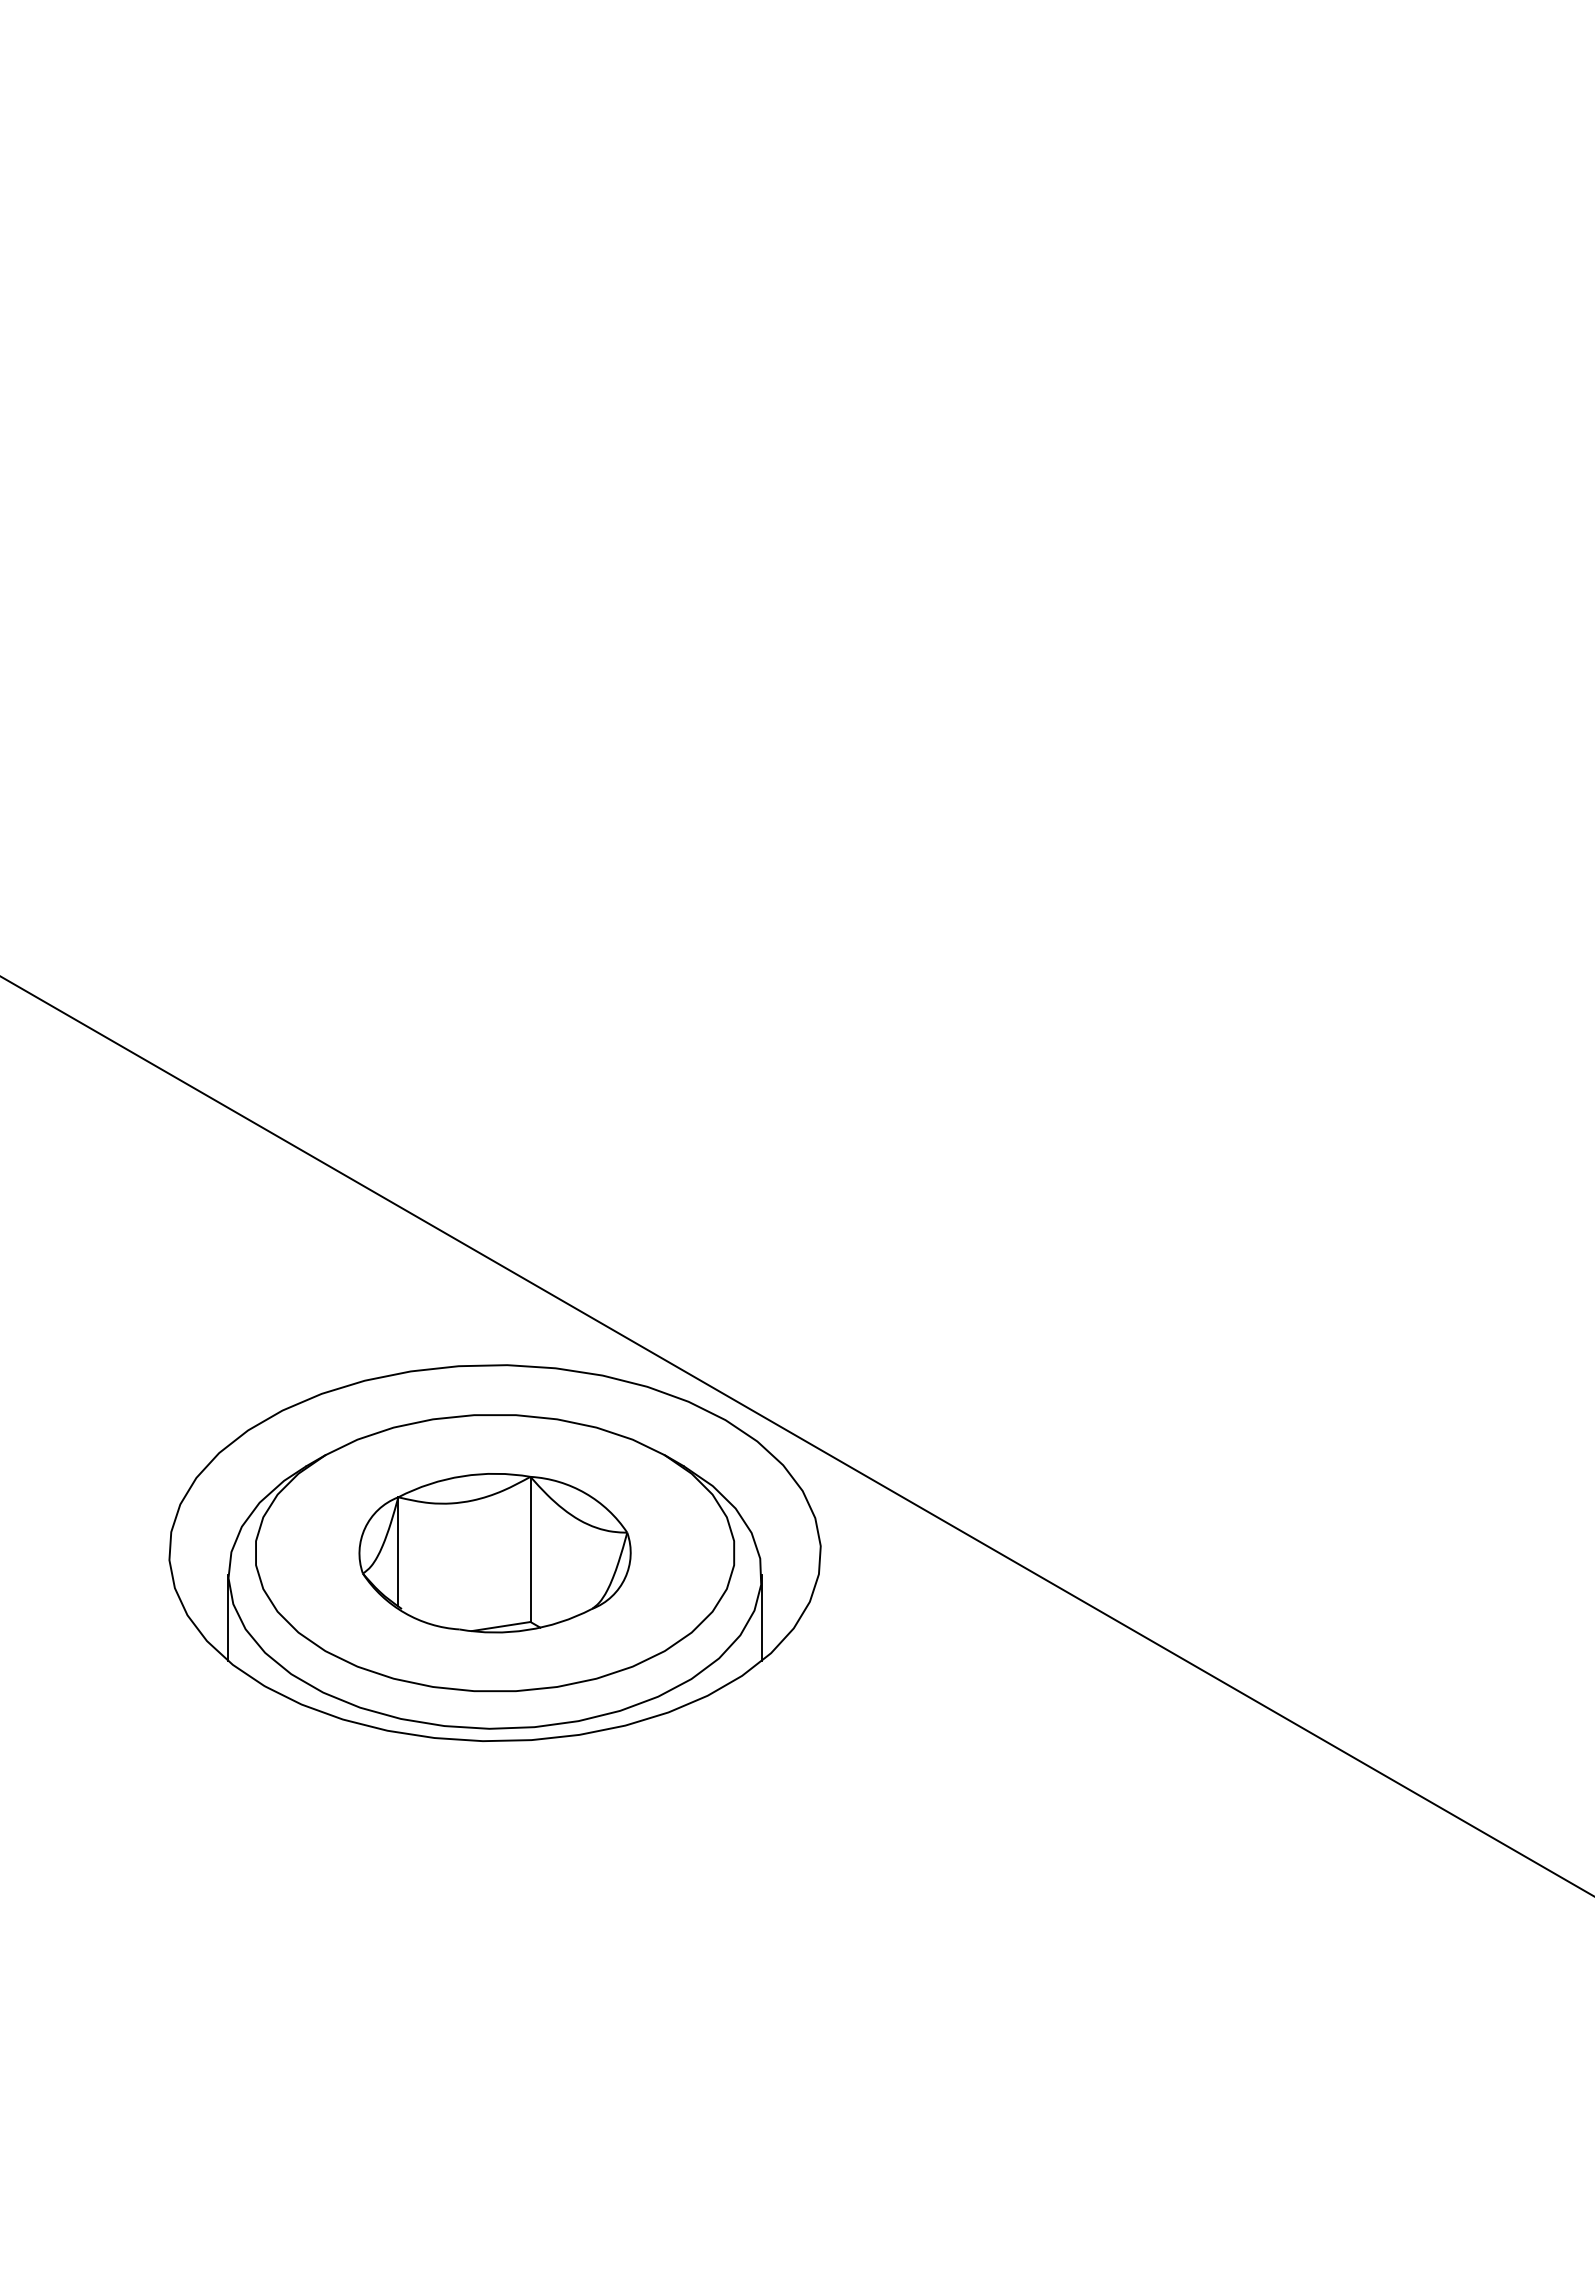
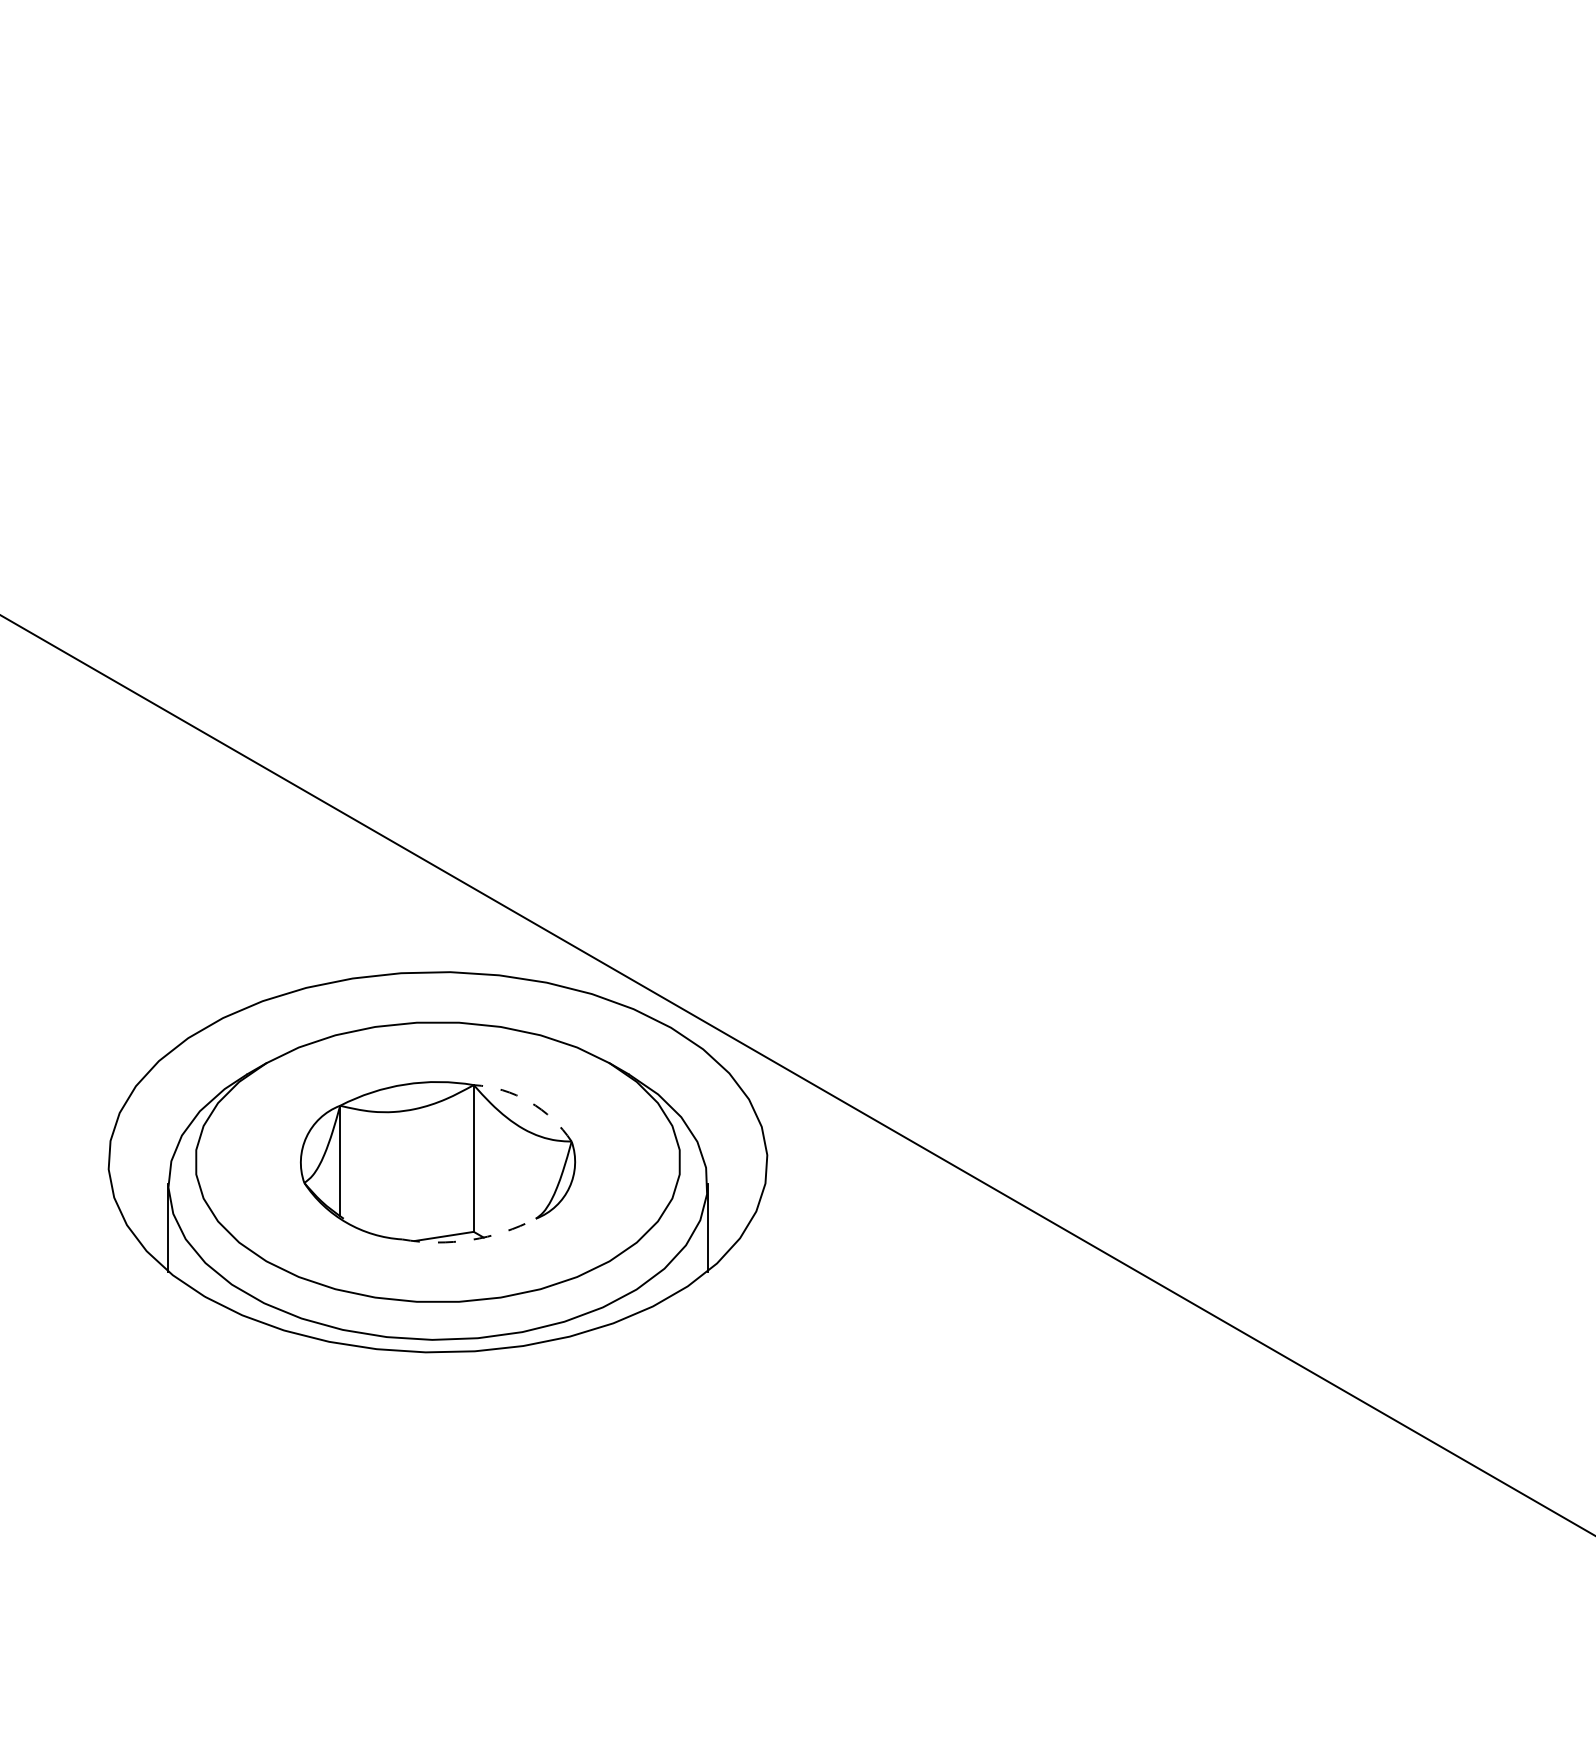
arc: (585, 1493) -> (529, 1101), solid -> dashed
arc: (527, 1630) -> (470, 1240), solid -> dashed

